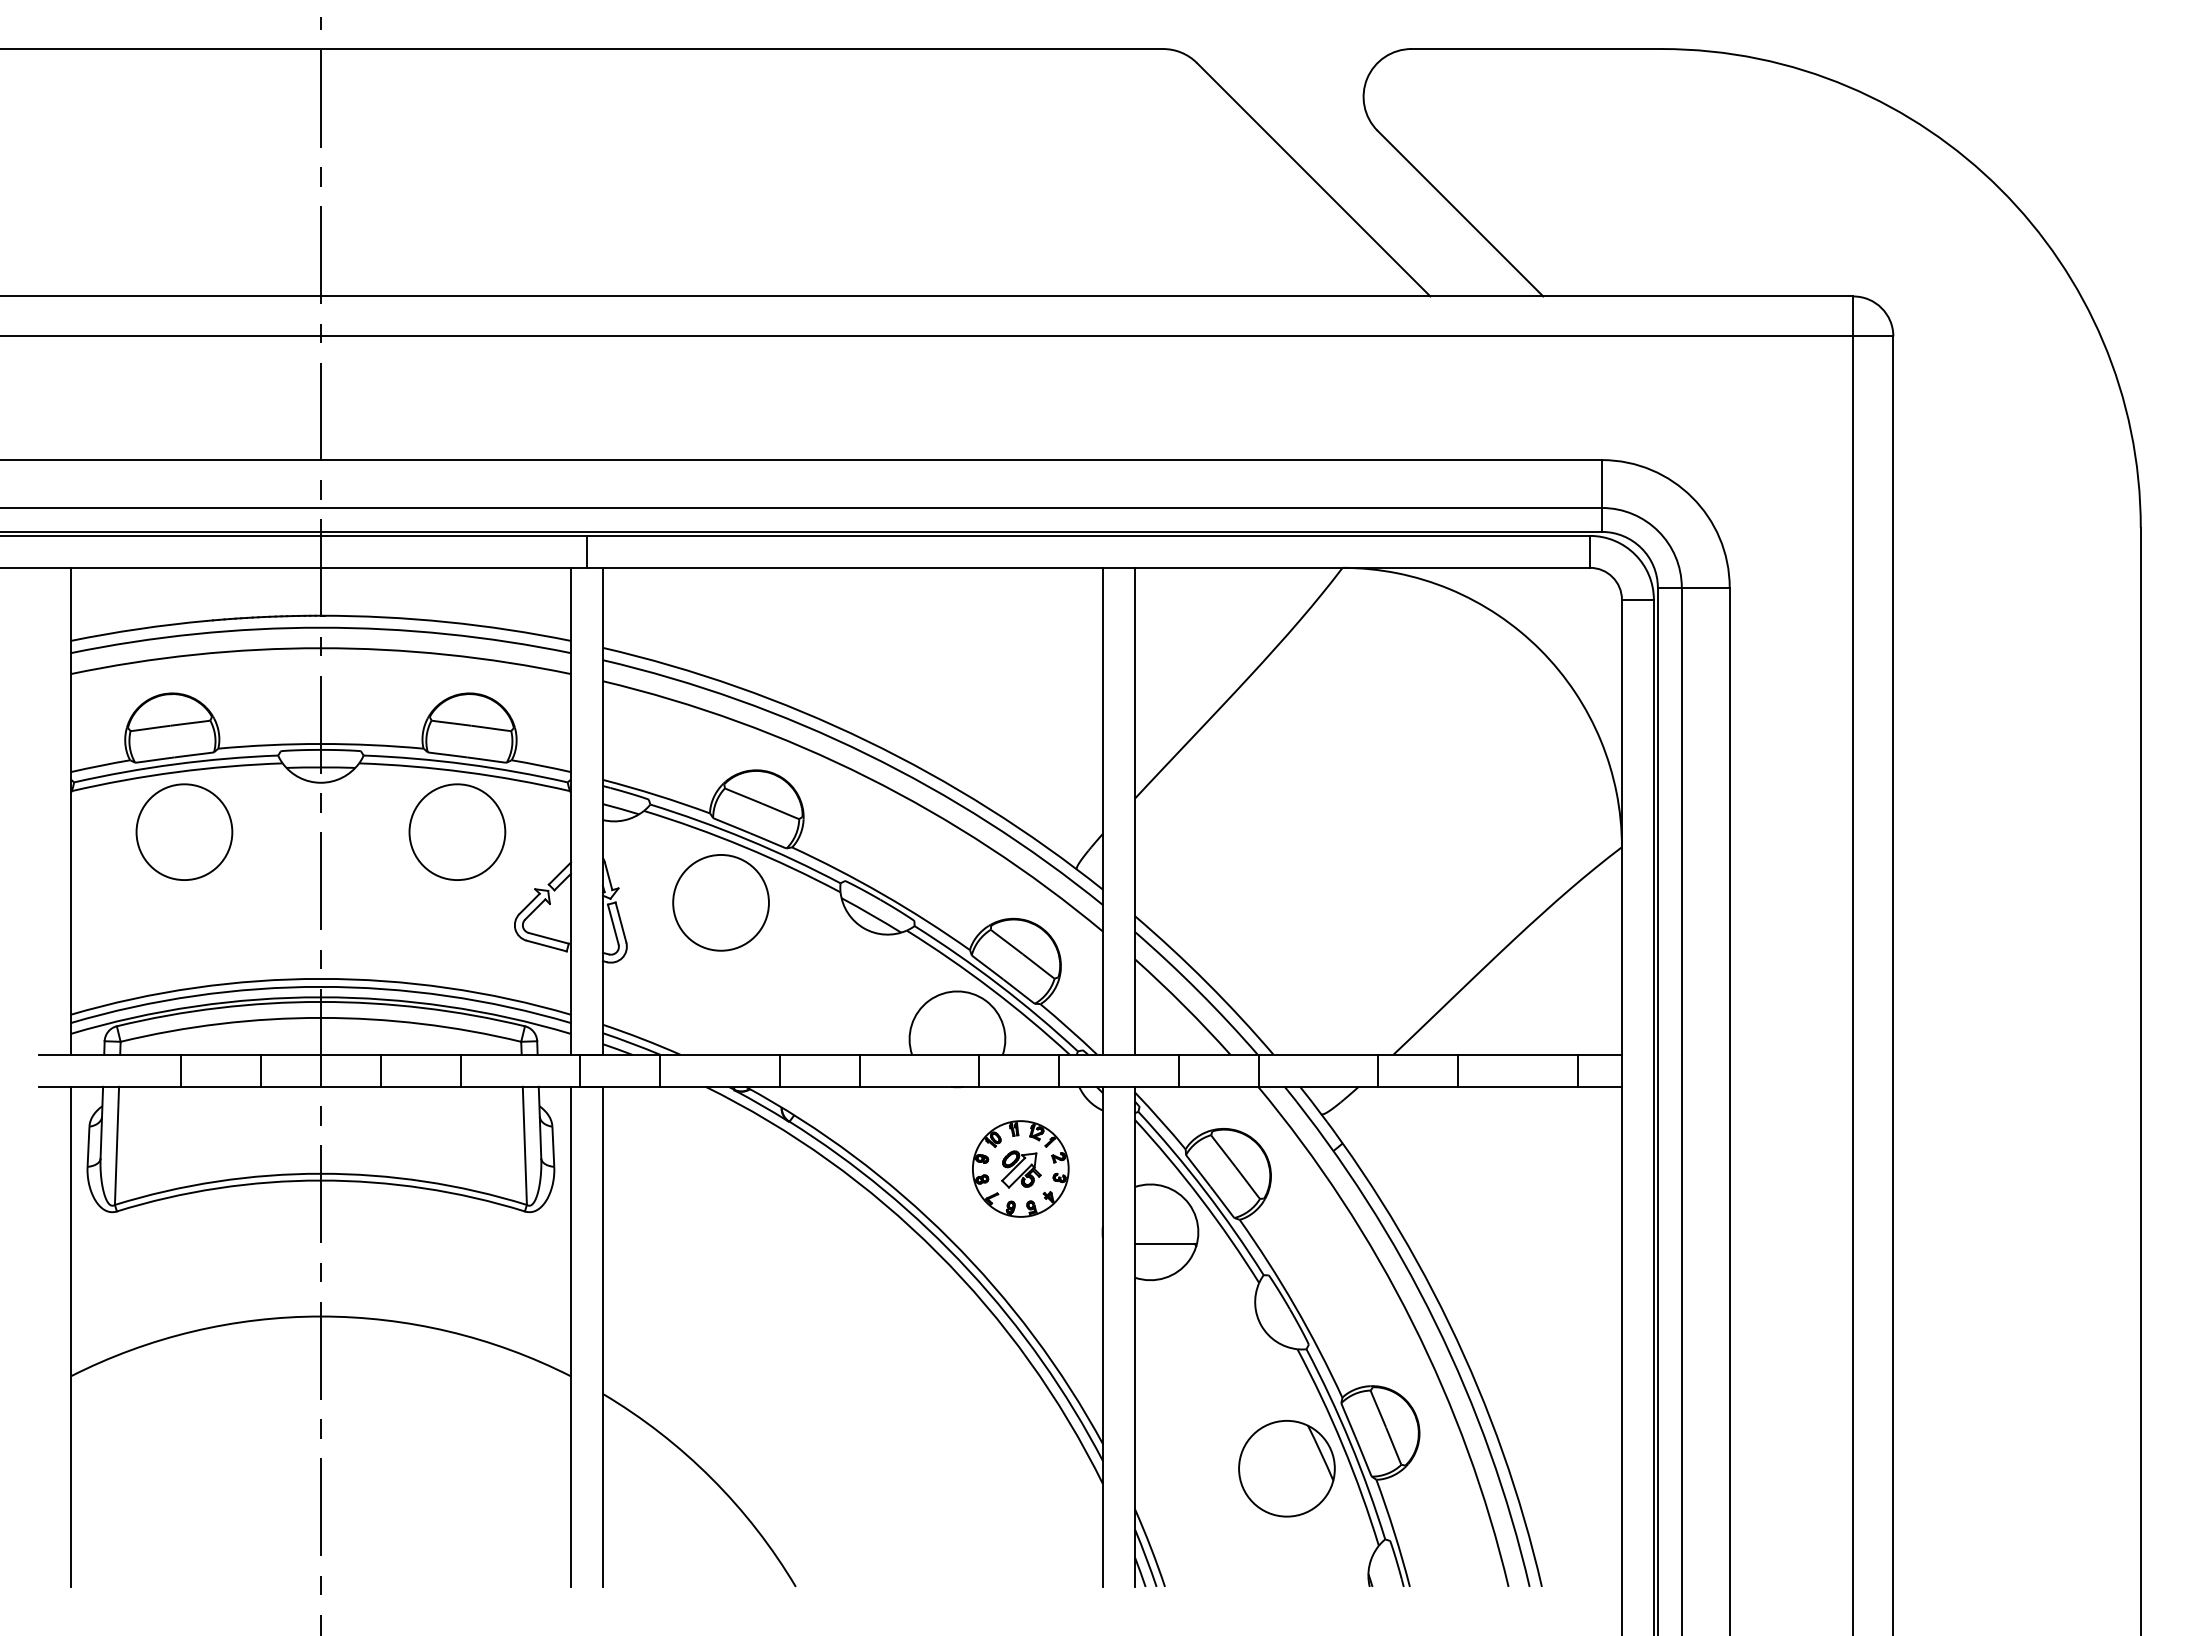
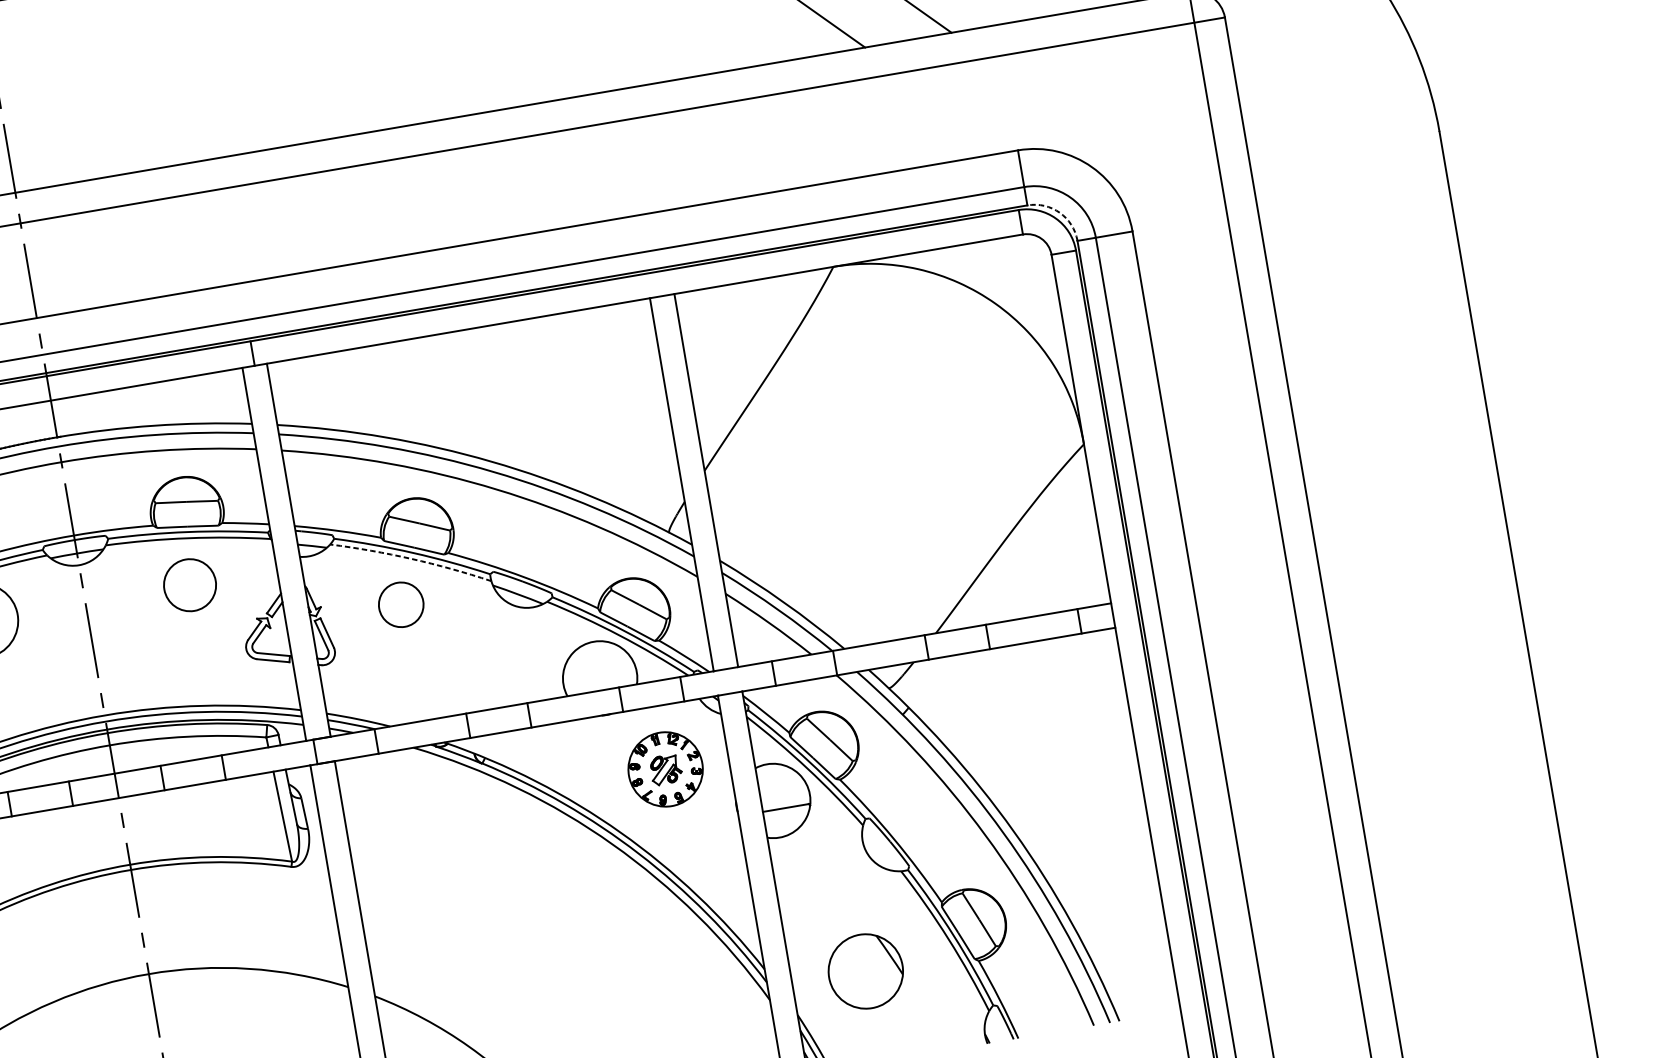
arc: (1641, 548) -> (1059, 212), solid -> dashed
circle: (457, 832) -> (190, 585), size x0.7
arc: (744, 846) -> (411, 558), solid -> dashed
circle: (720, 902) -> (400, 604), size x0.6
part: (1286, 1468) -> (865, 971), moved

